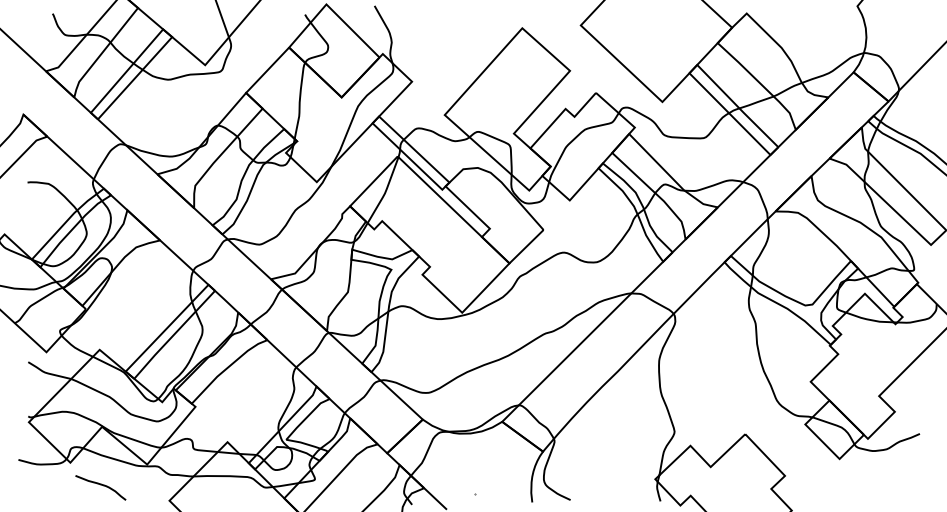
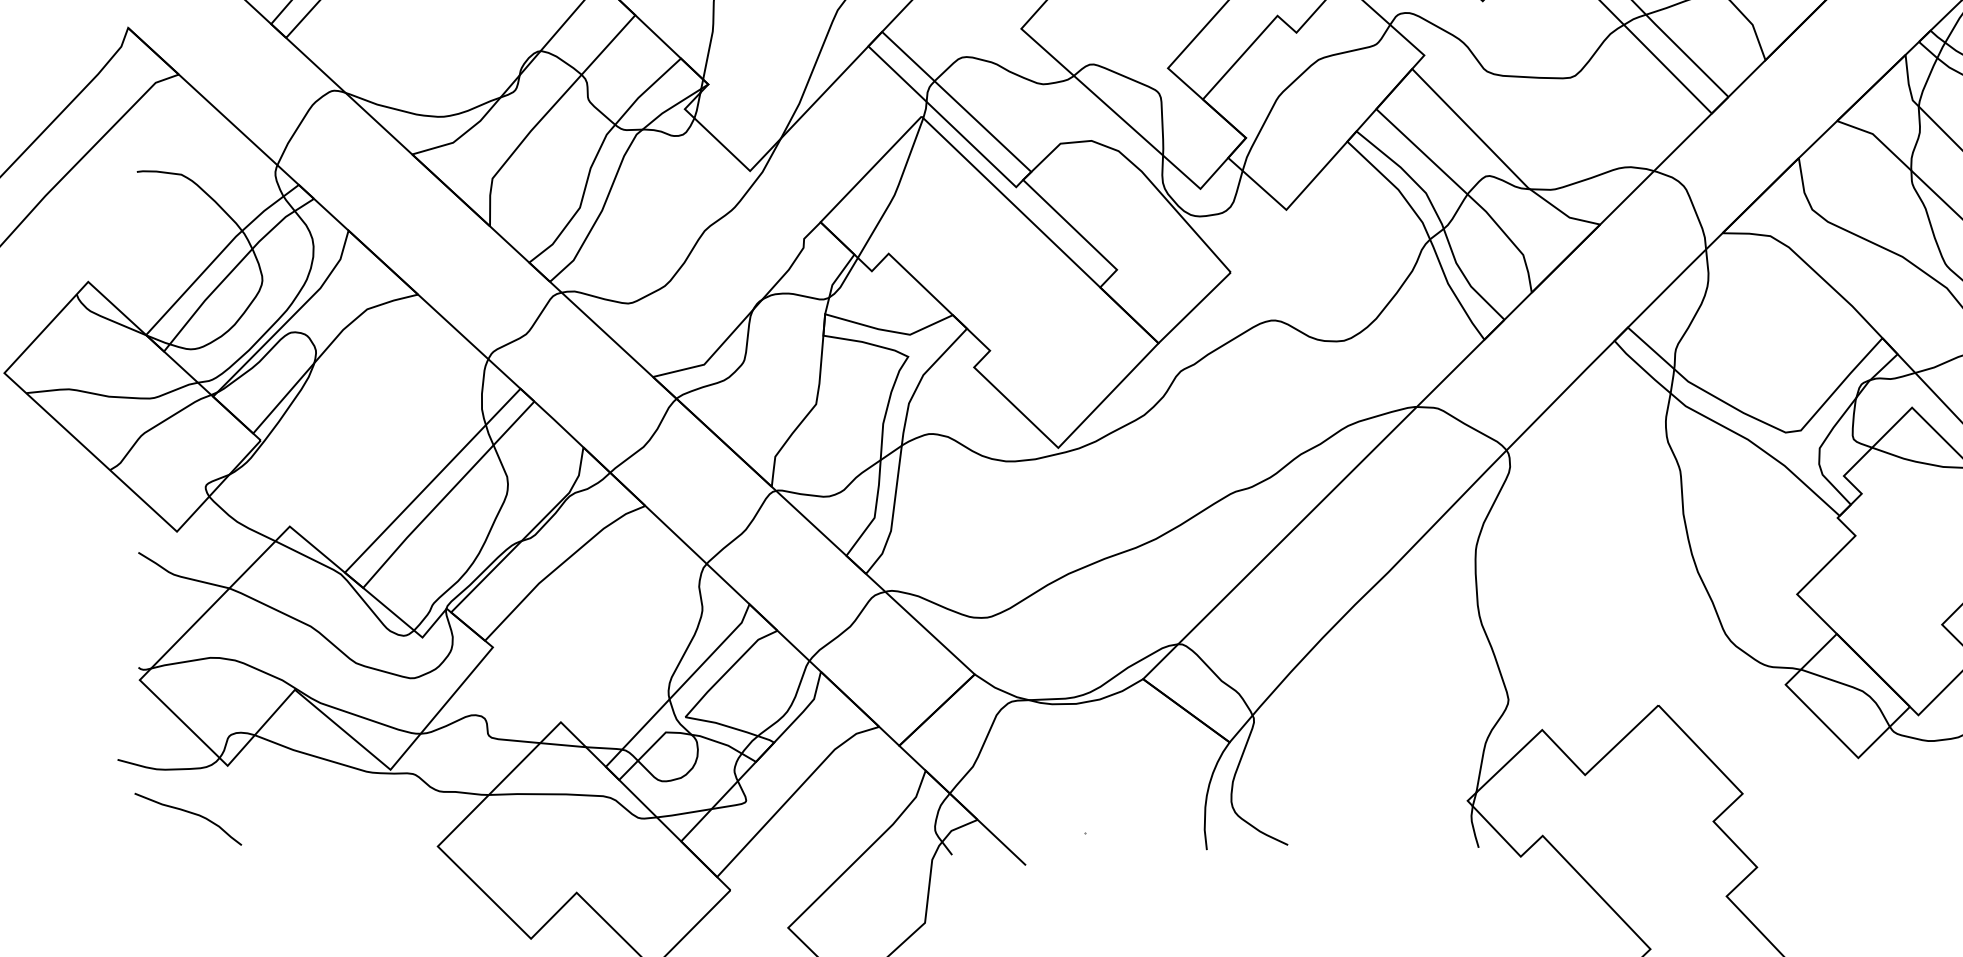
curve: (100, 485) -> (187, 814), moved

